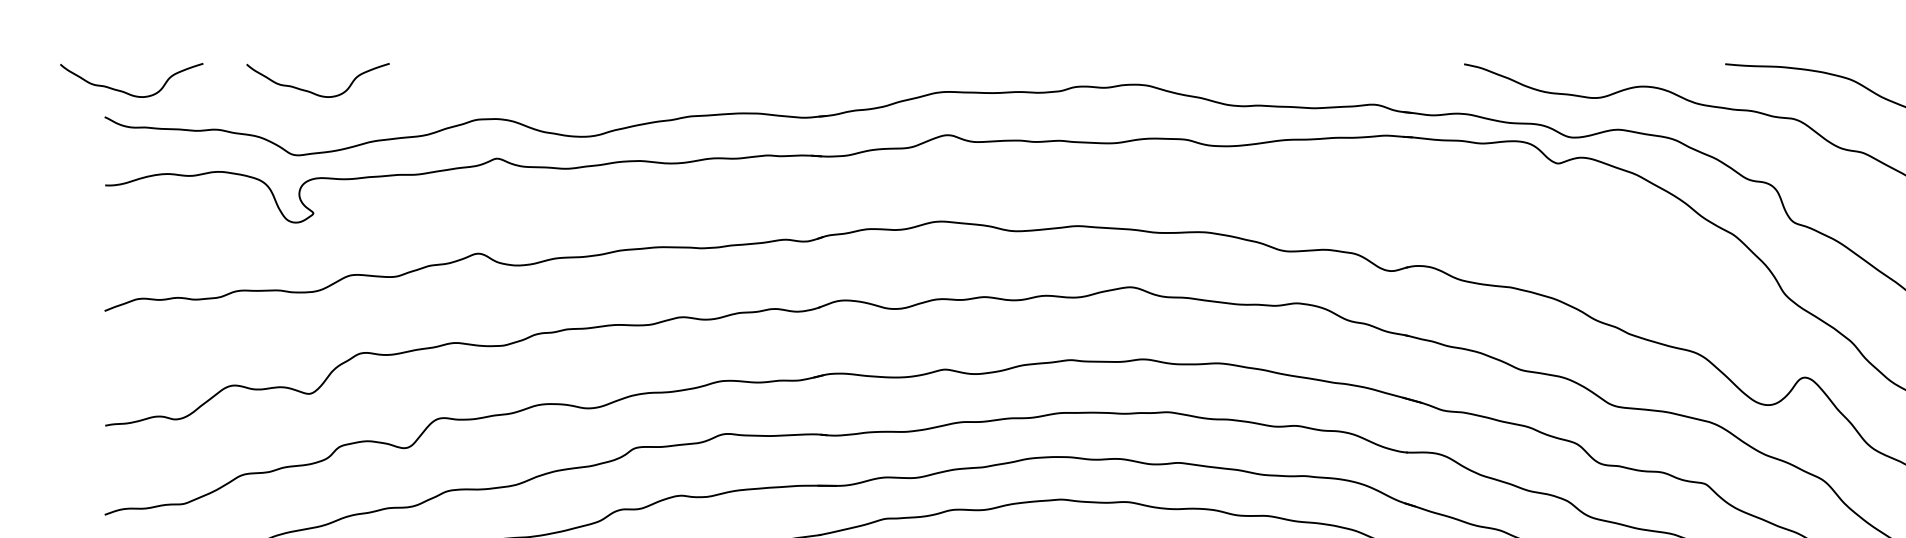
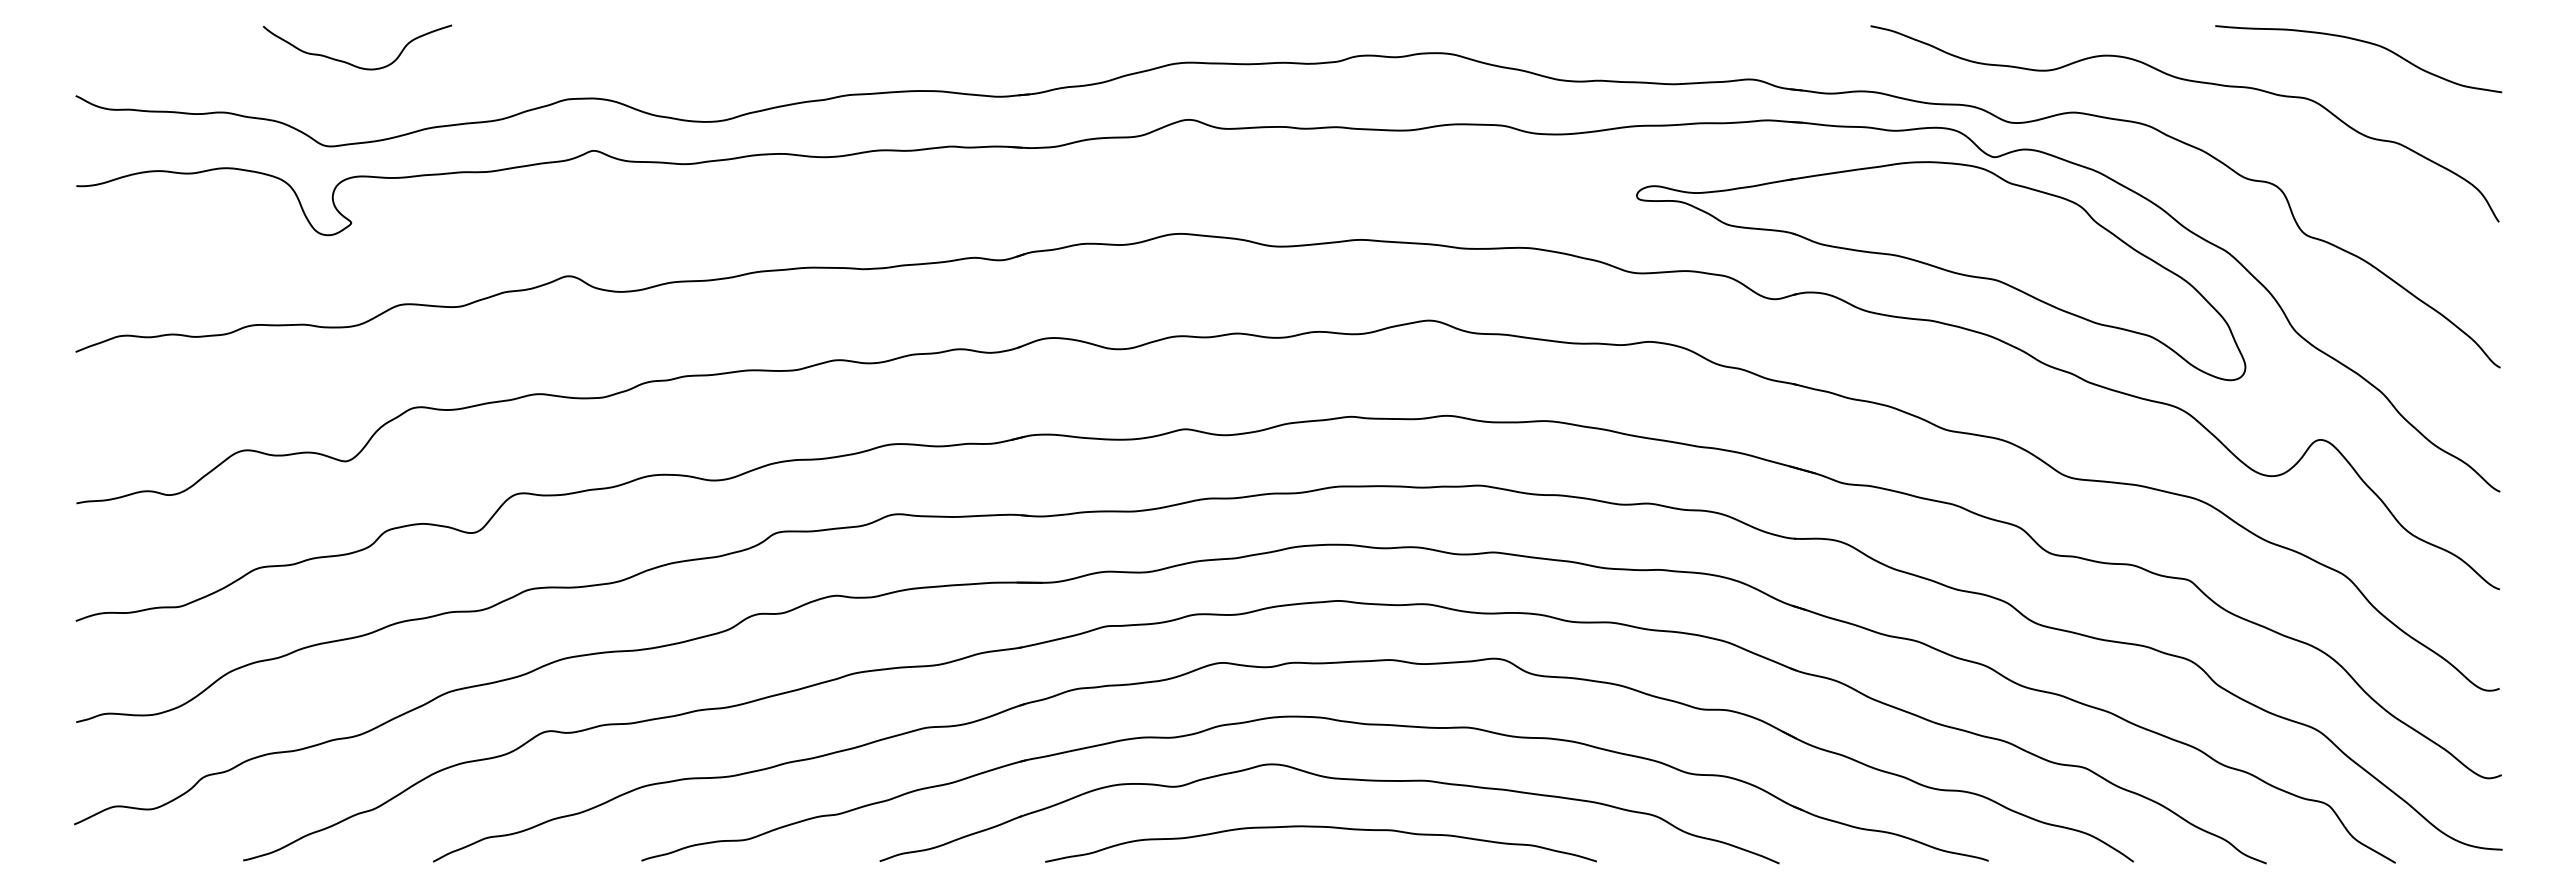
curve: (127, 92) -> (105, 63), removed
part: (1517, 250) -> (1941, 271), added

